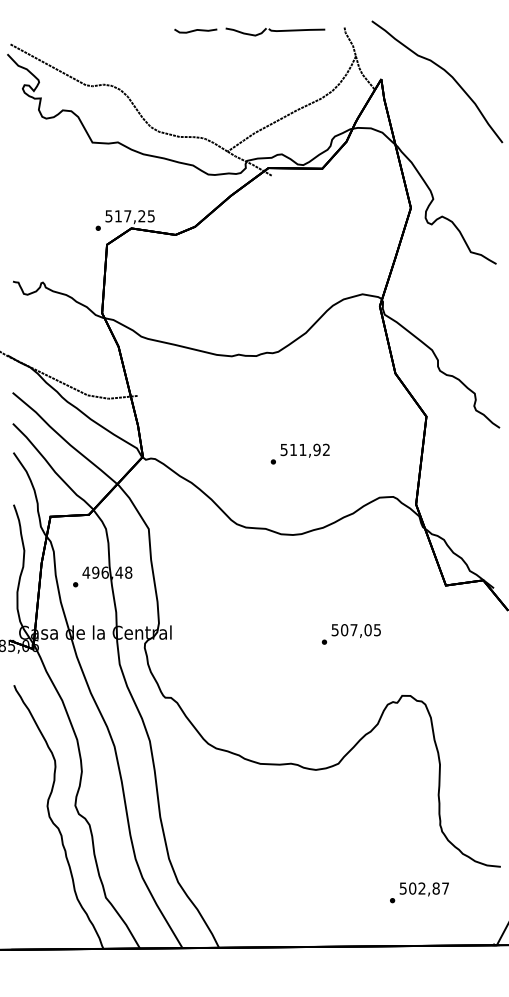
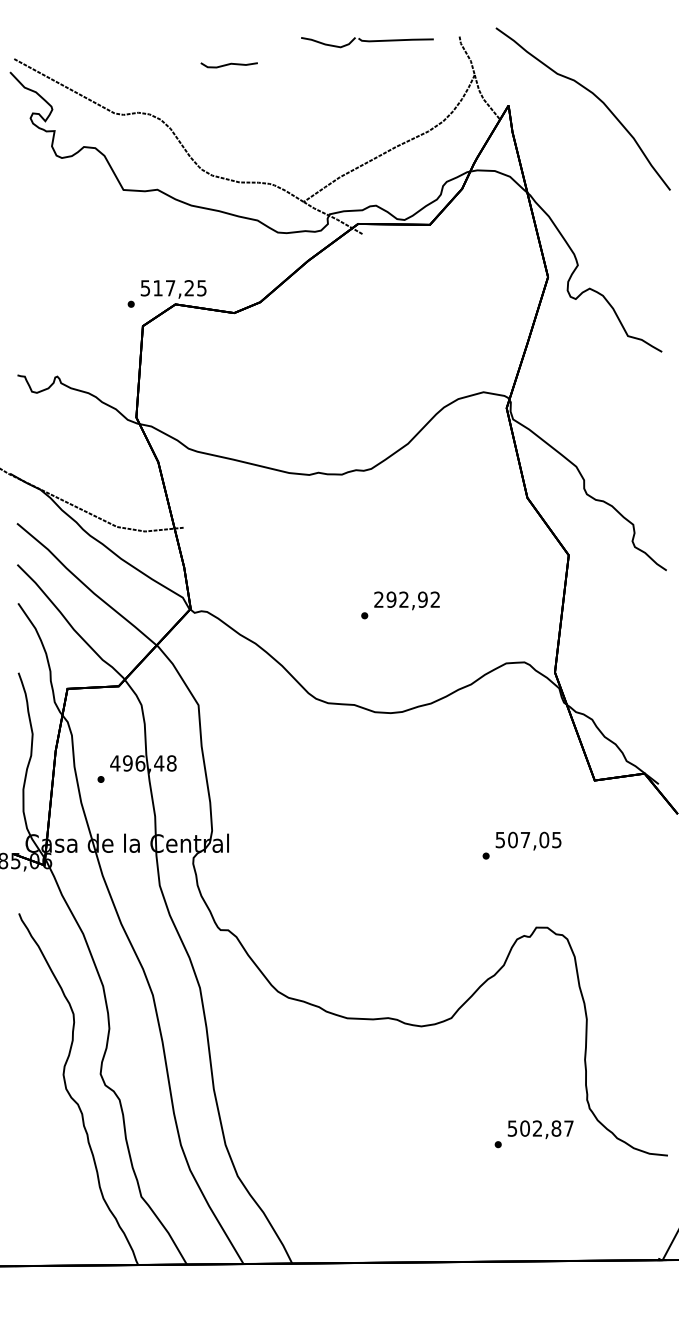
curve: (195, 30) -> (228, 64), moved
text: (293, 449) -> (391, 599), 511,92 -> 292,92
text: (350, 634) -> (520, 845), moved
text: (419, 892) -> (534, 1133), moved

